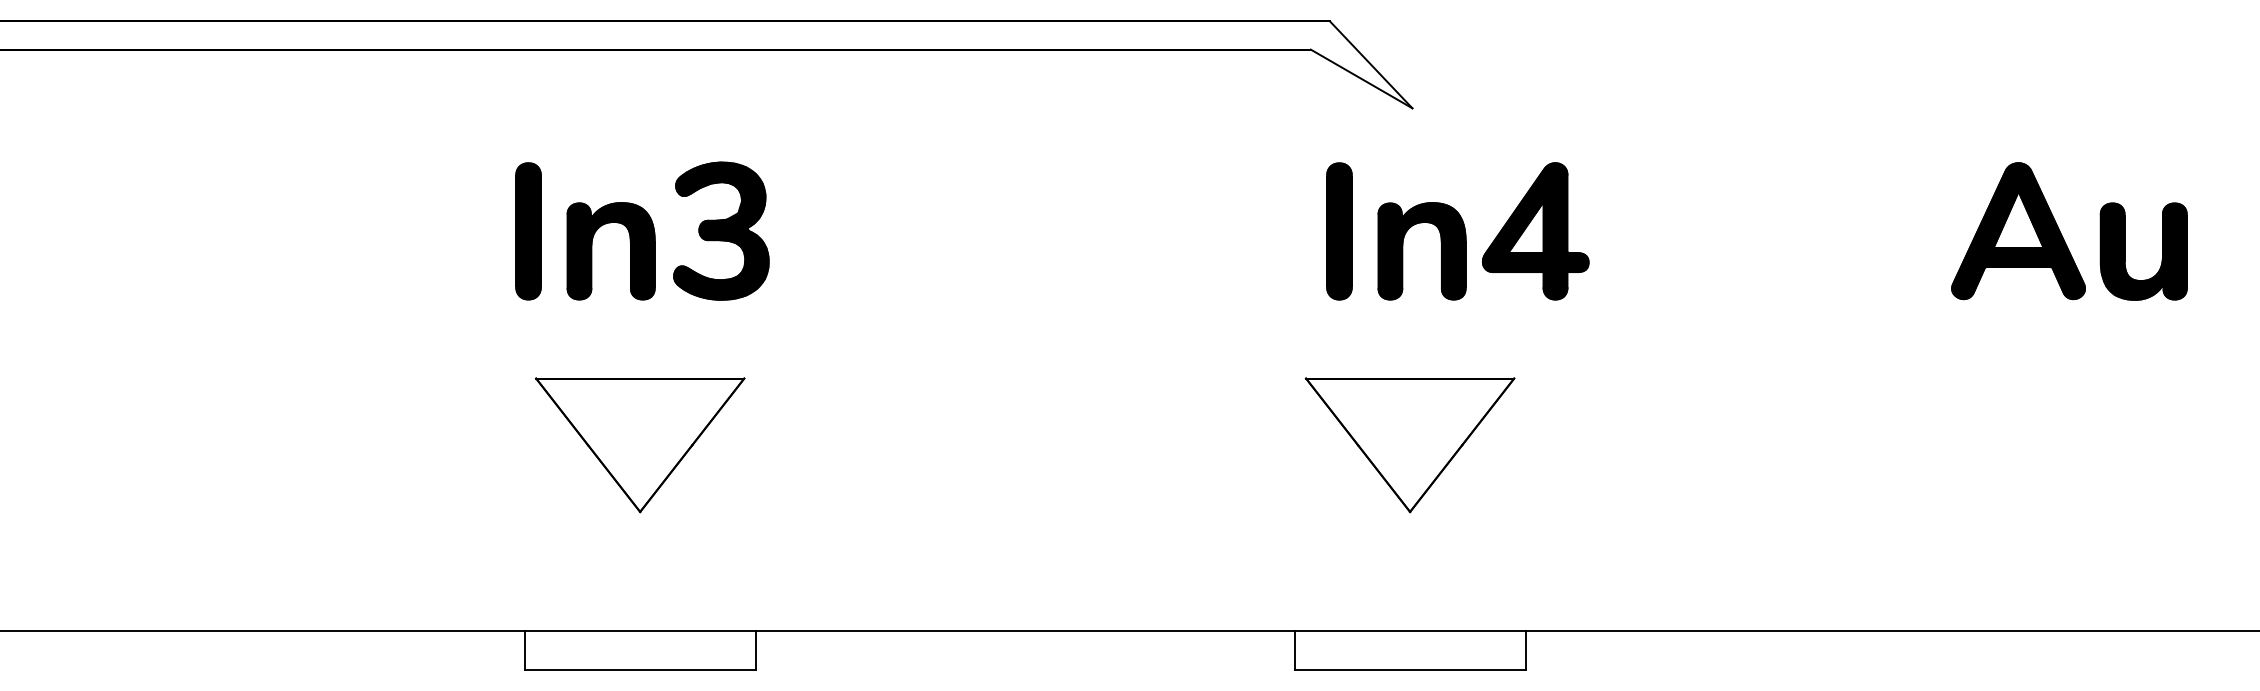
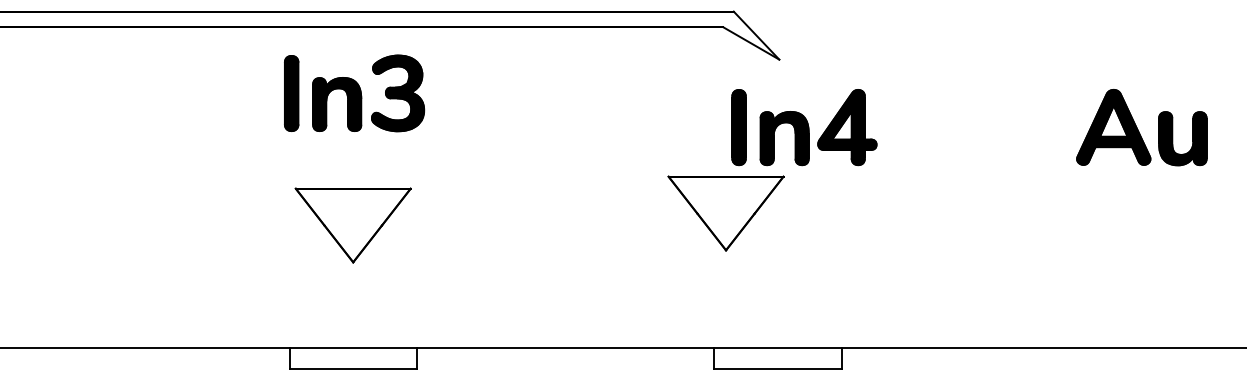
part: (642, 231) -> (354, 93), moved
part: (638, 445) -> (352, 225), moved
part: (1409, 445) -> (725, 213), moved

